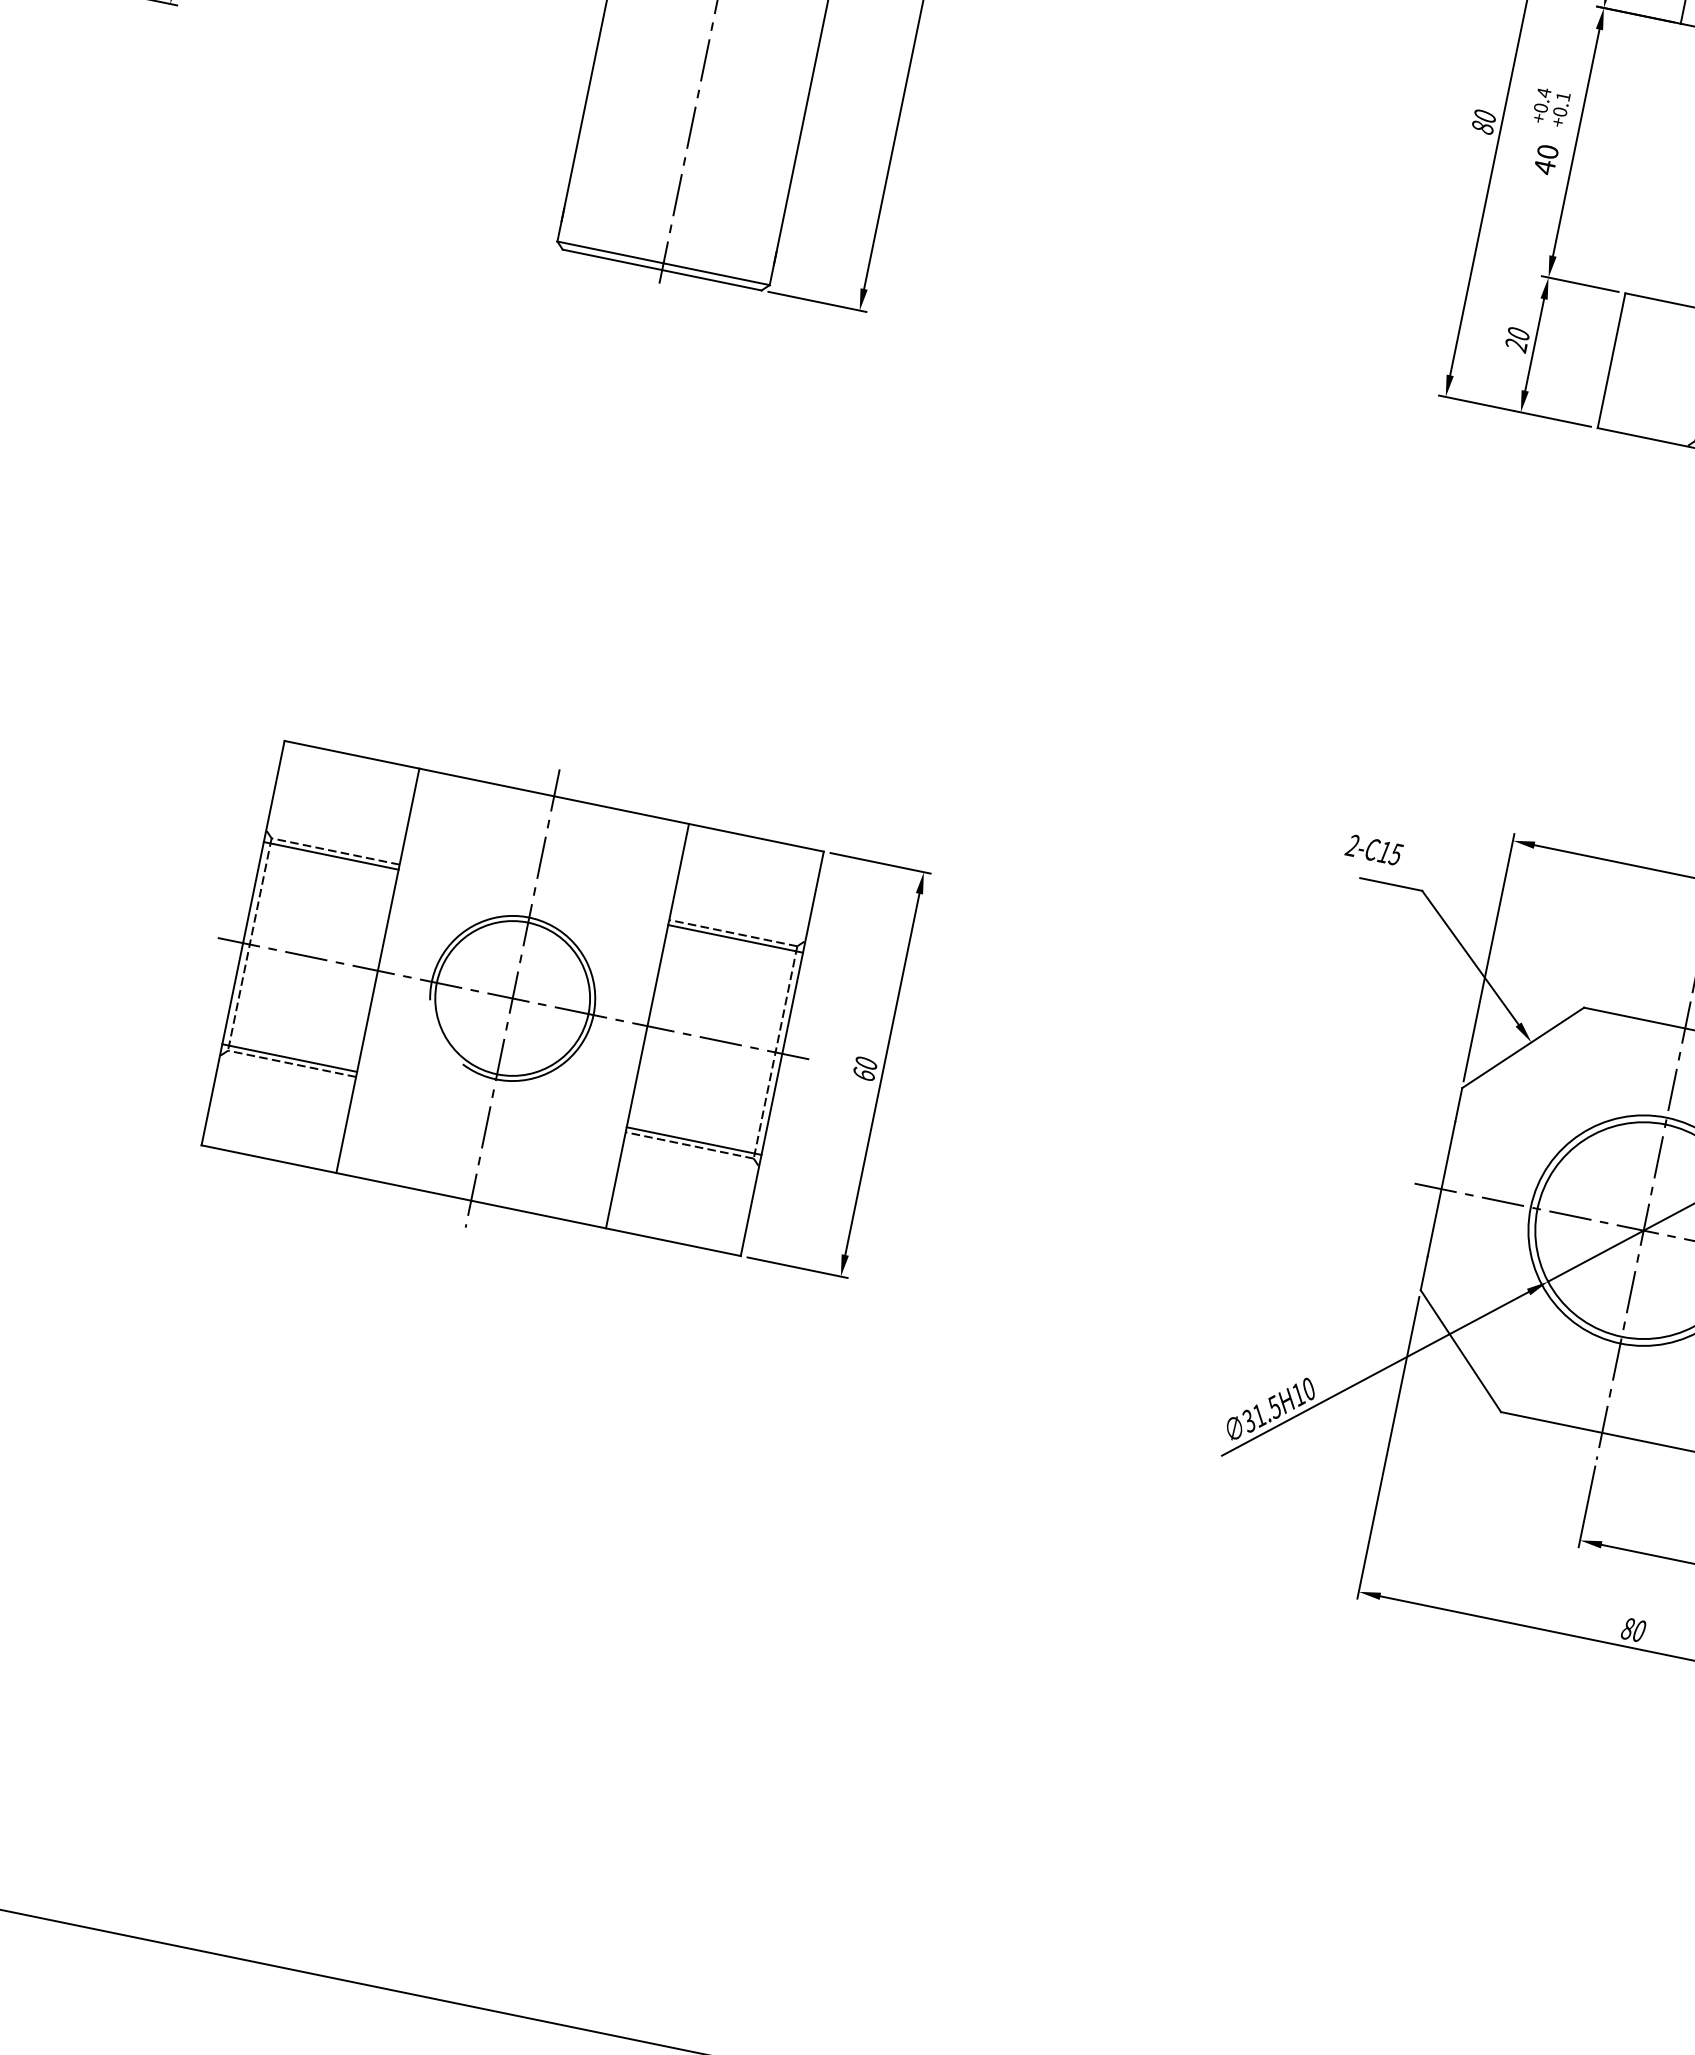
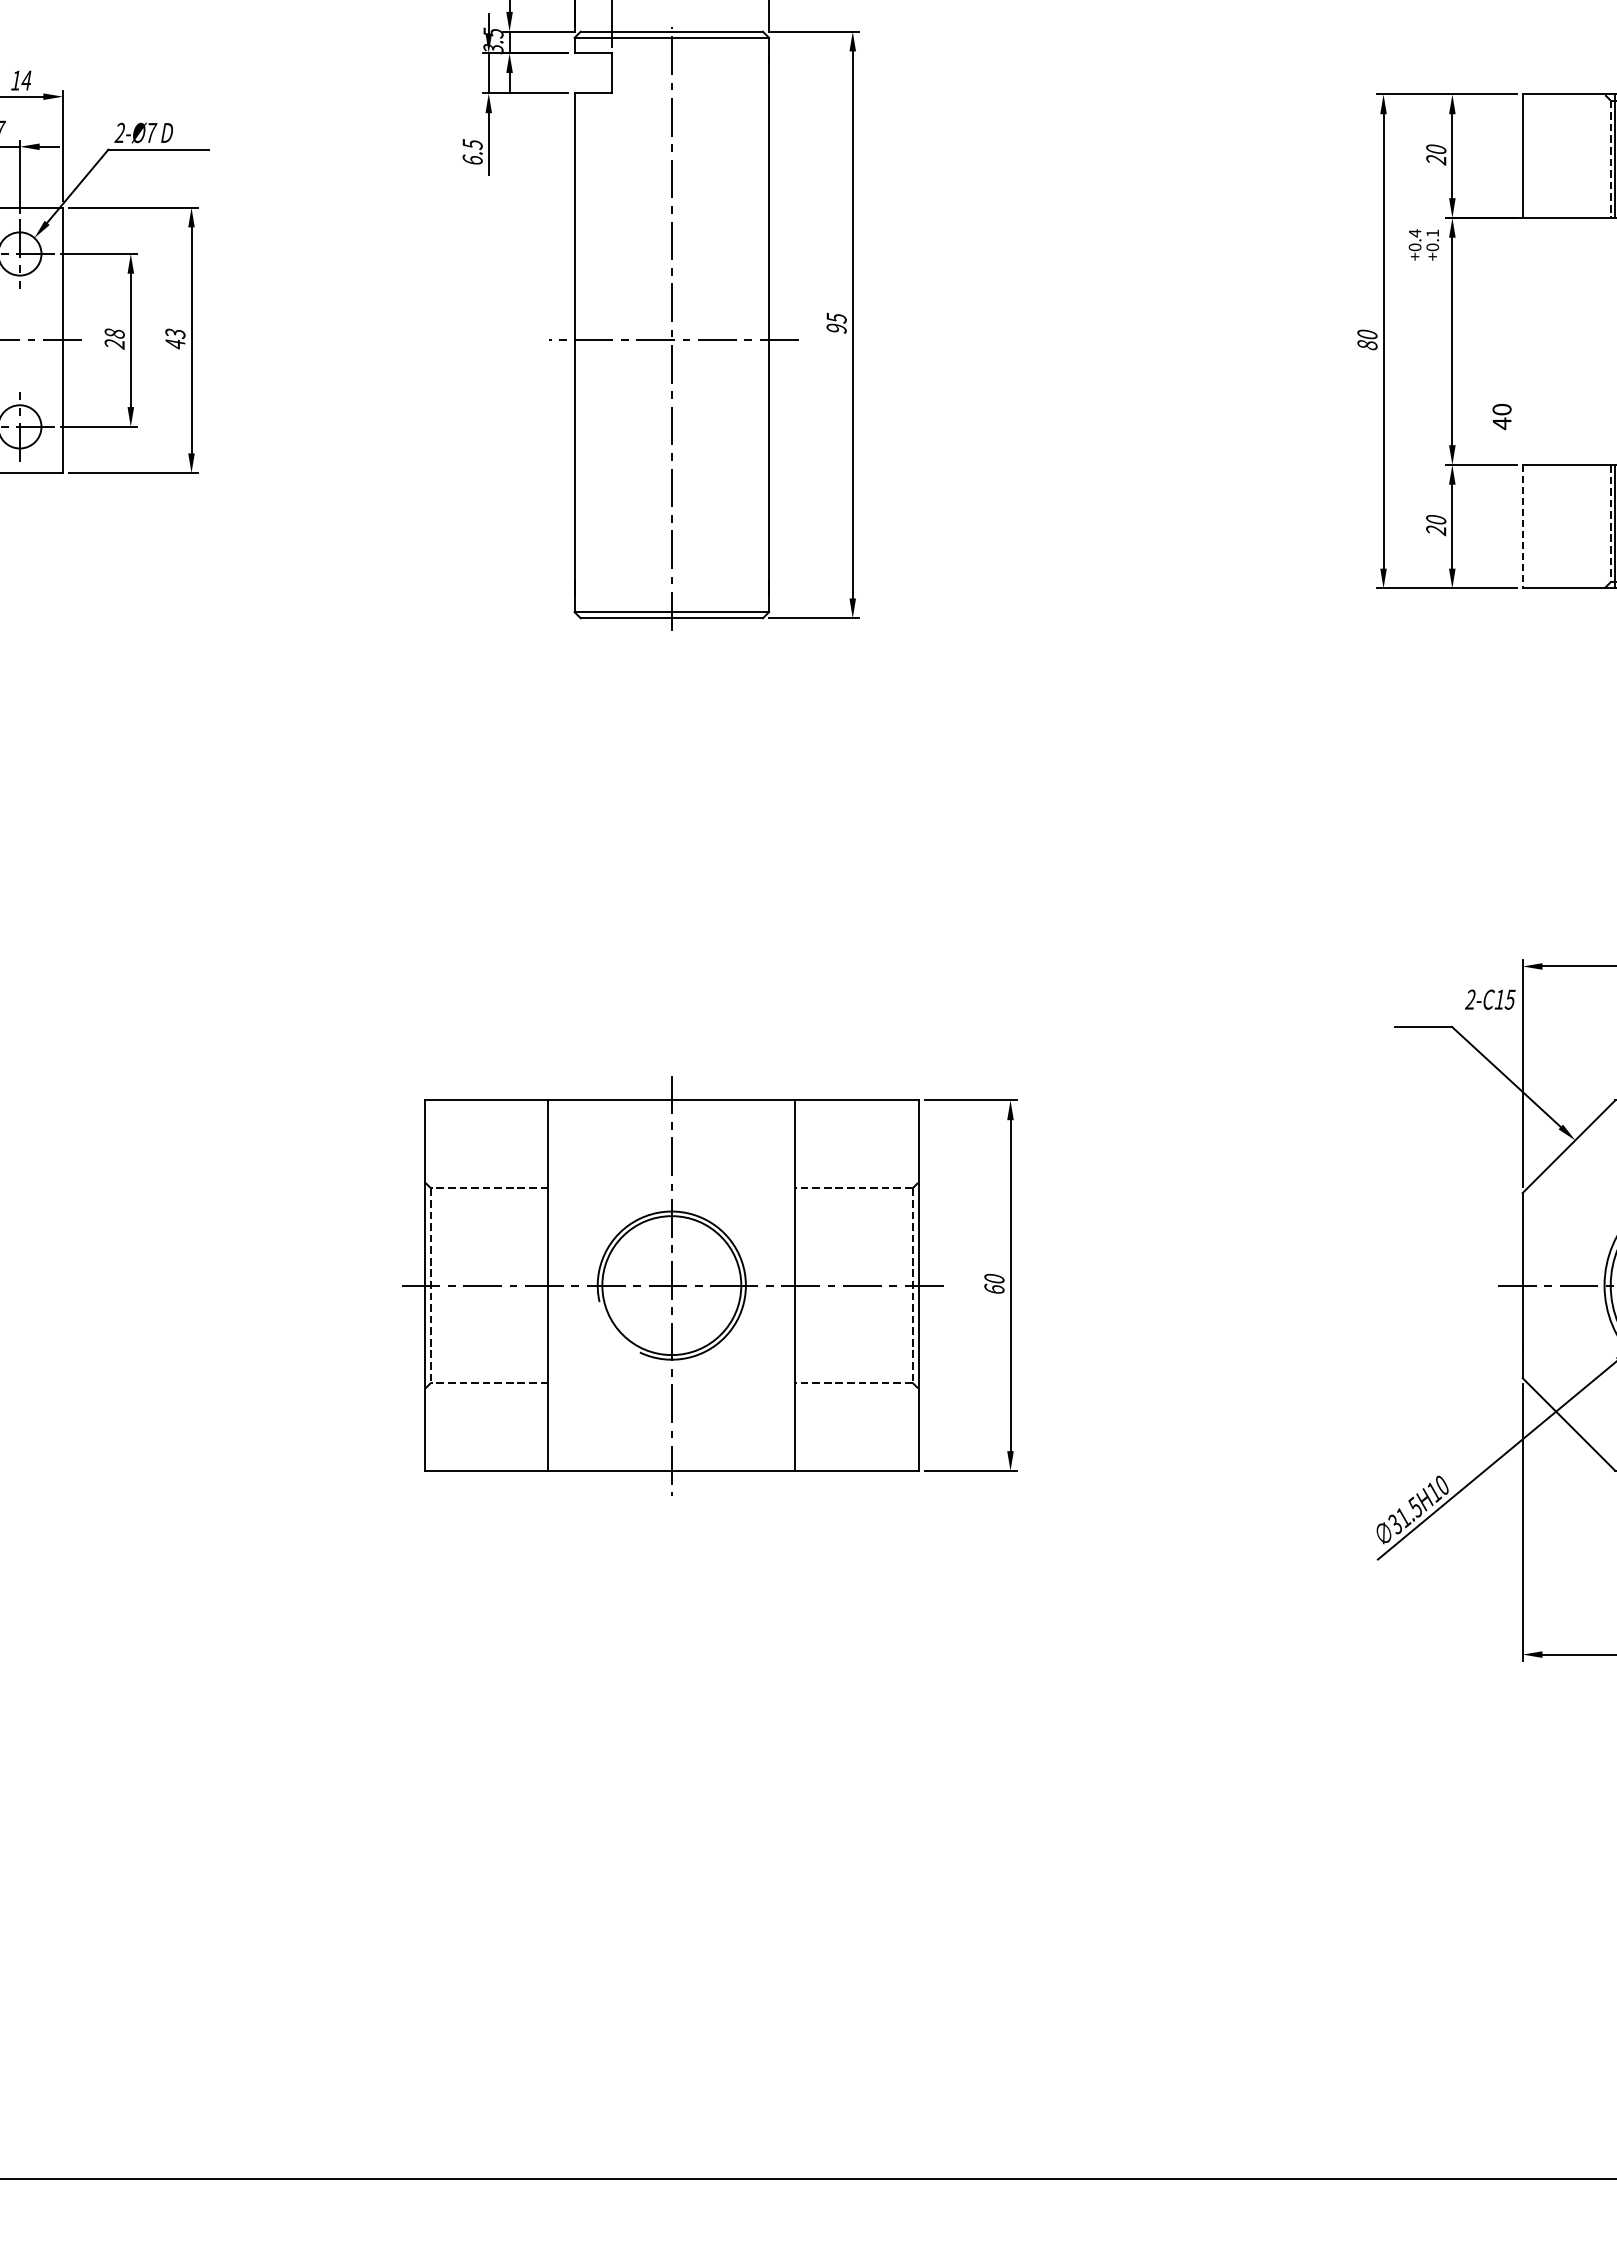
text: (1550, 106) -> (1423, 244), moved
text: (1545, 159) -> (1501, 416), moved
line: (1611, 360) -> (1522, 526), solid -> dashed
text: (1374, 849) -> (1490, 999), moved
line: (331, 856) -> (486, 1193), removed
line: (734, 939) -> (856, 1193), removed
line: (289, 1058) -> (486, 1378), removed
line: (693, 1141) -> (856, 1378), removed

